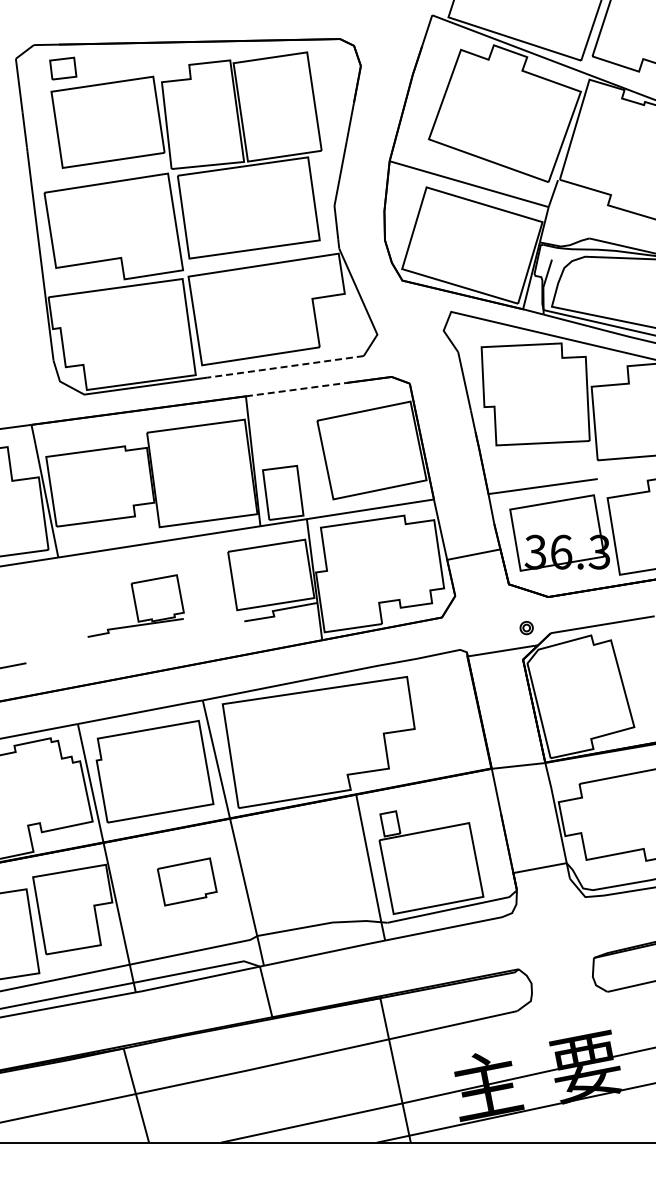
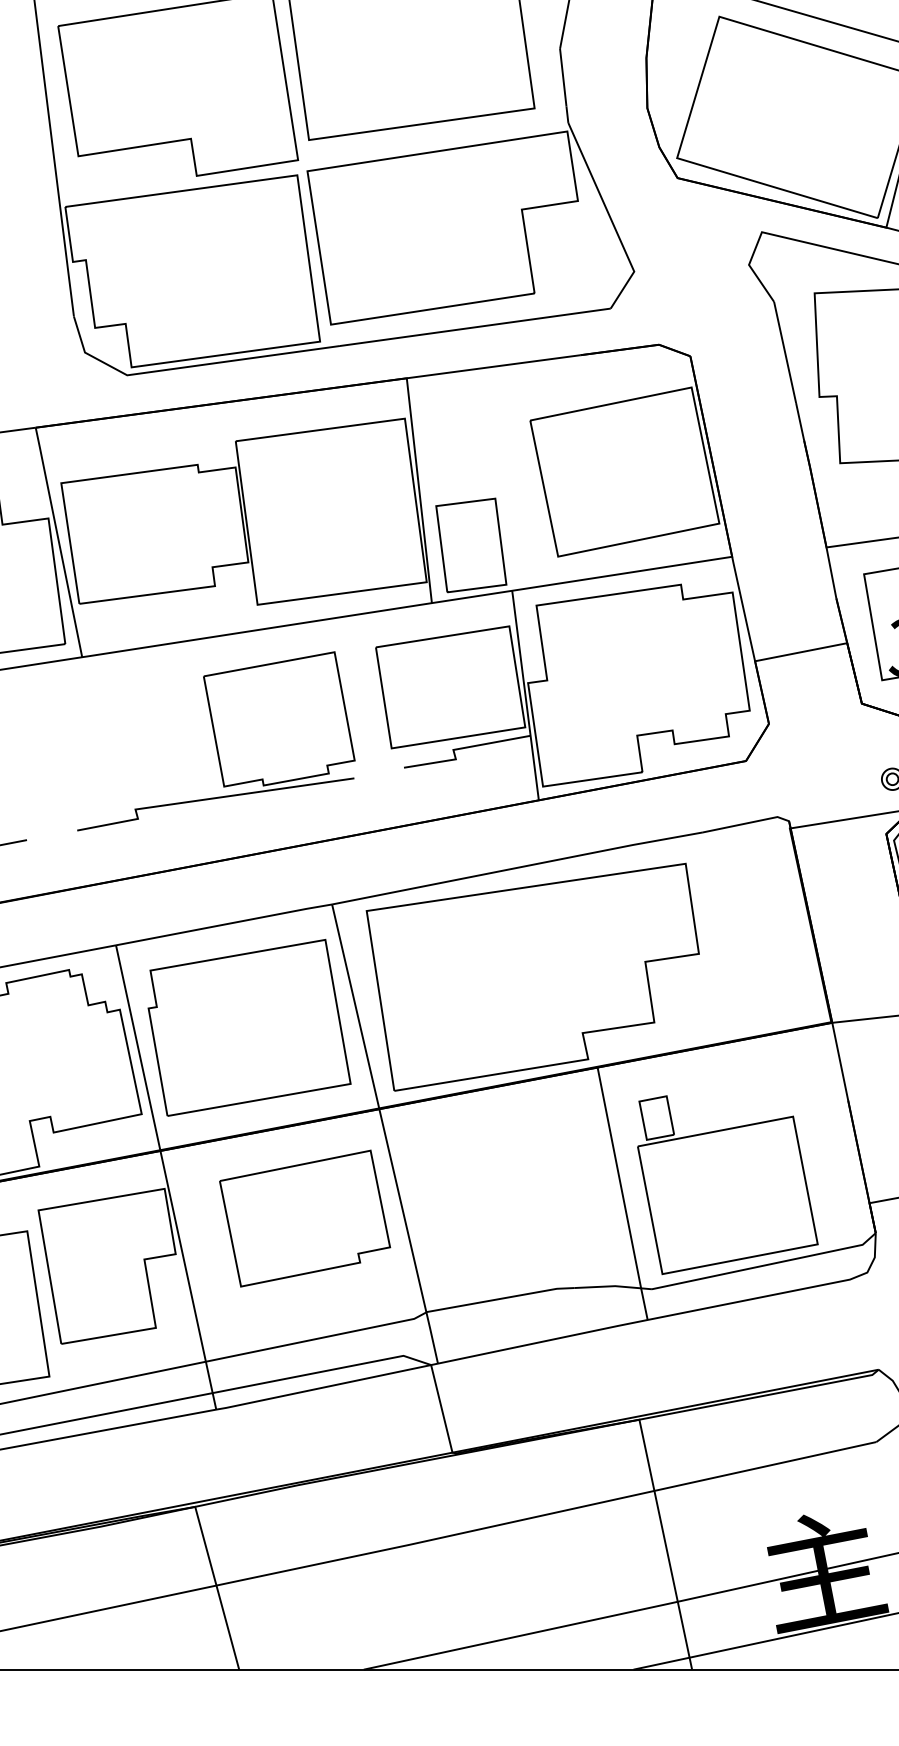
line: (285, 366) -> (475, 326), dashed -> solid
line: (296, 389) -> (494, 366), dashed -> solid
part: (135, 605) -> (215, 740), size x1.67
part: (187, 881) -> (305, 1217), size x1.67

